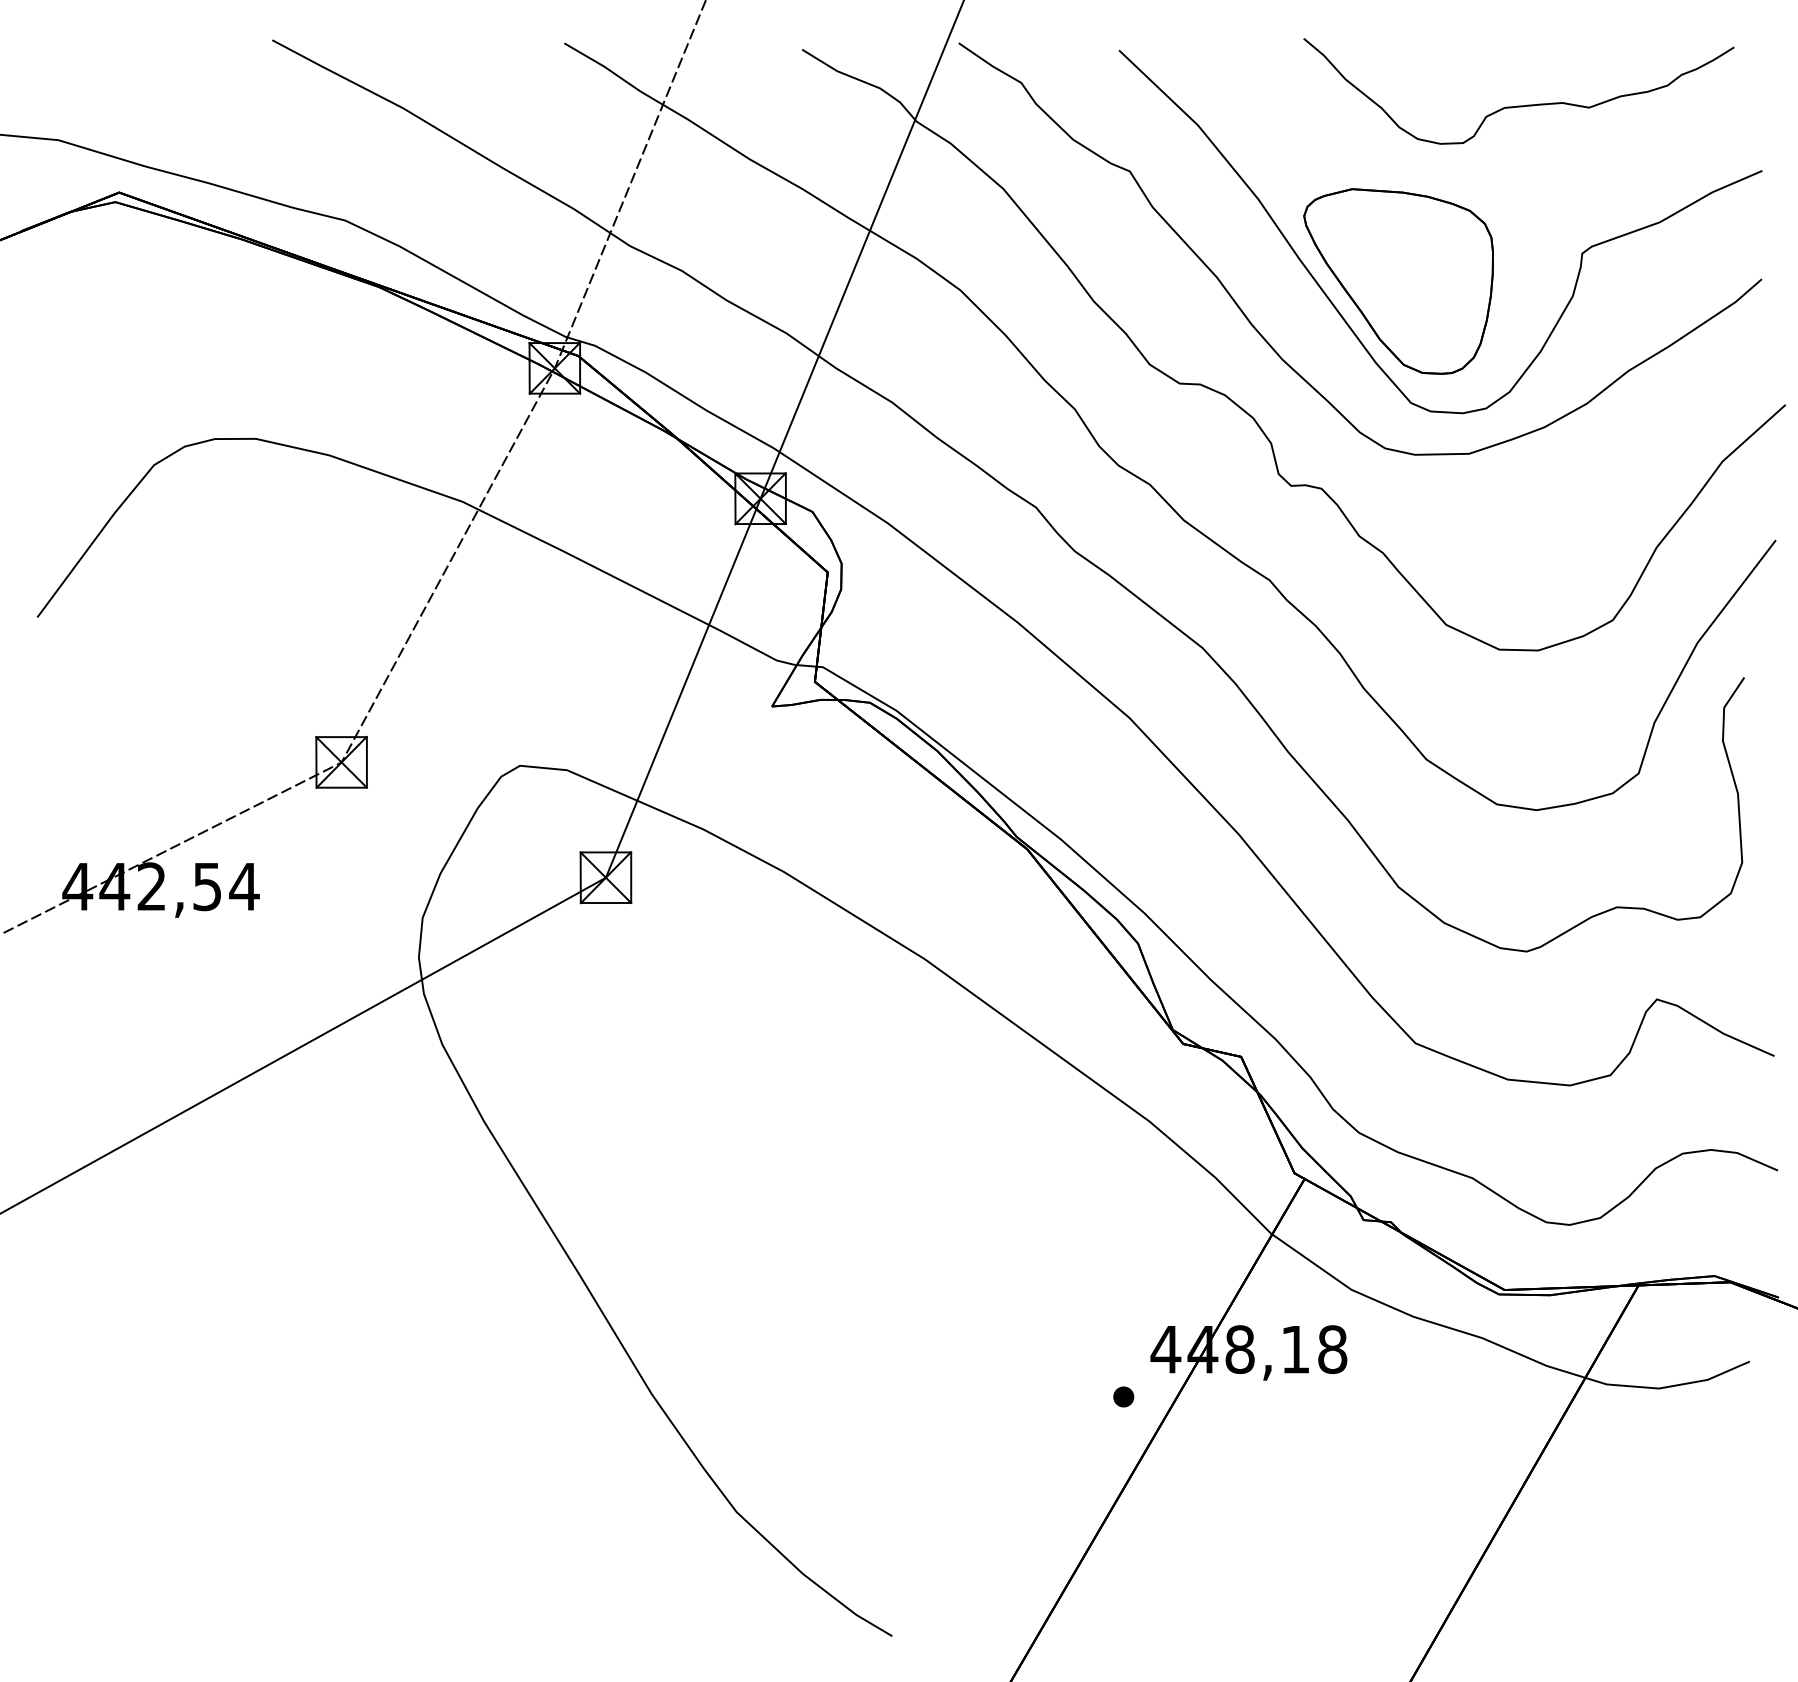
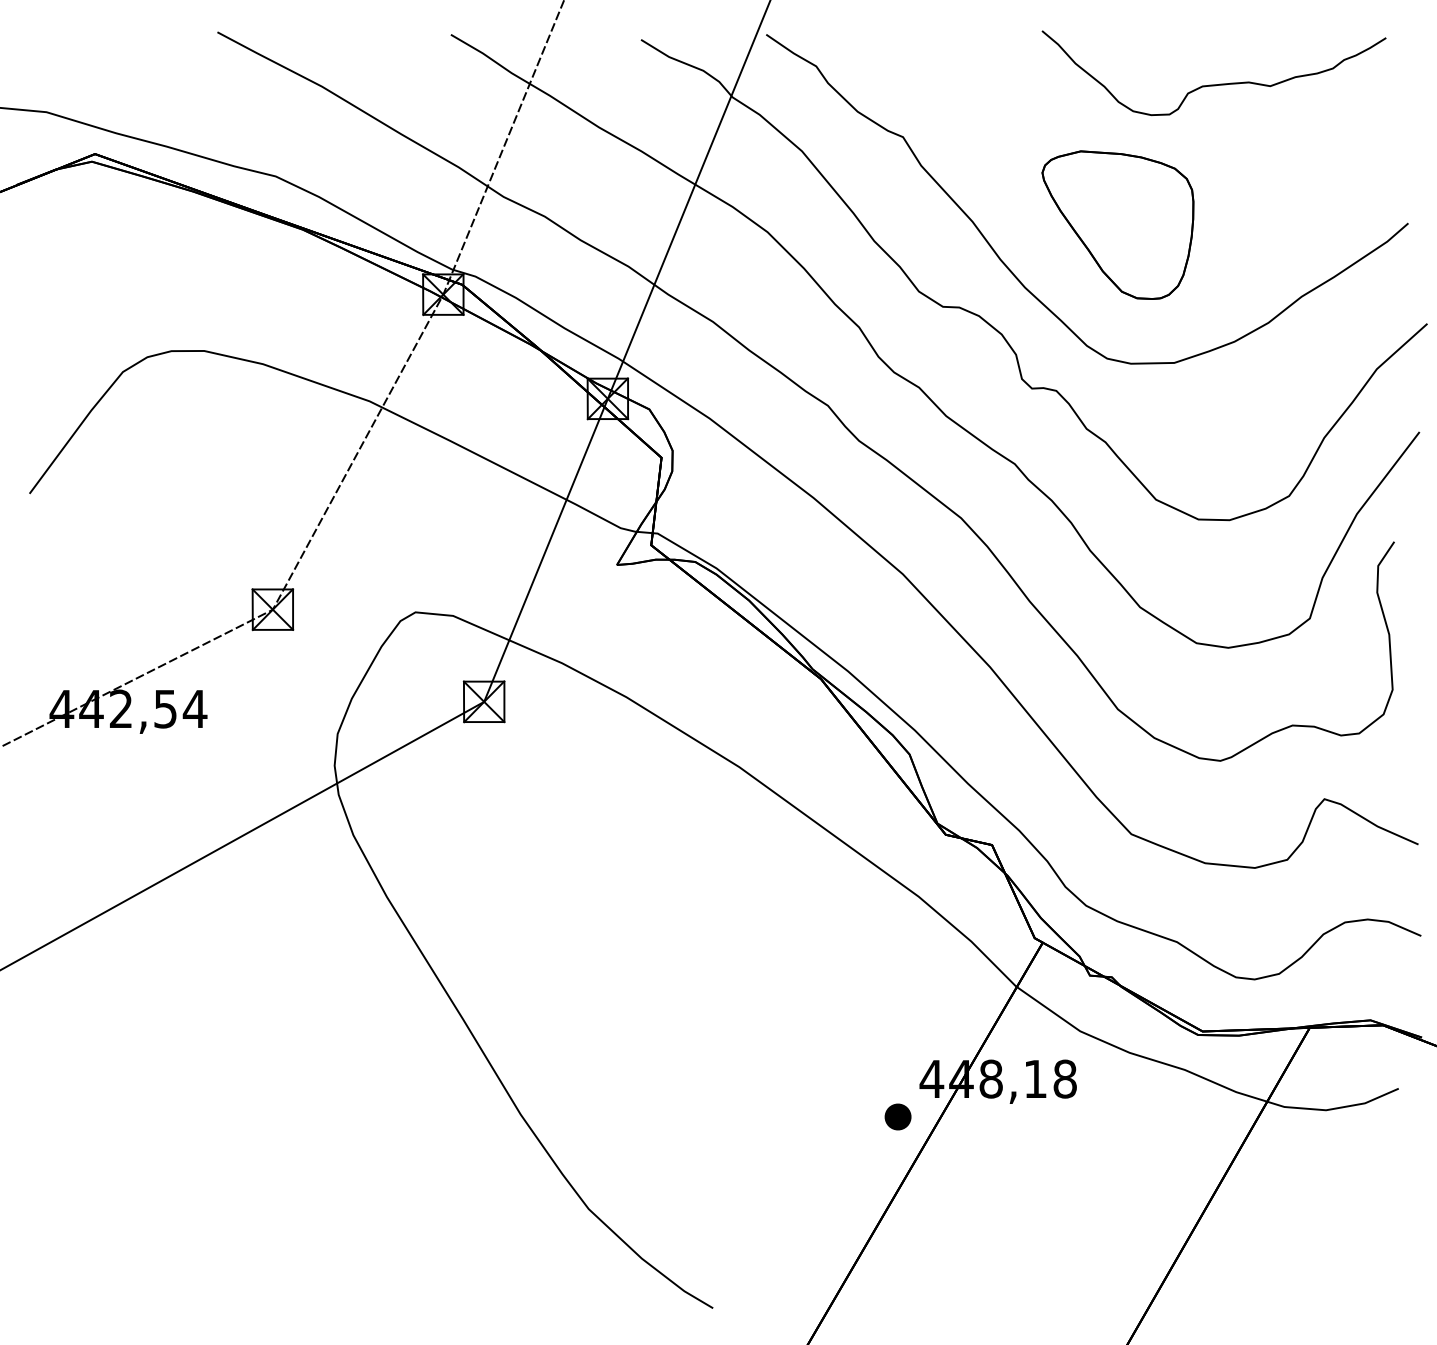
curve: (1337, 308) -> (1069, 246), removed
part: (1123, 1396) -> (897, 1116), size x1.6

